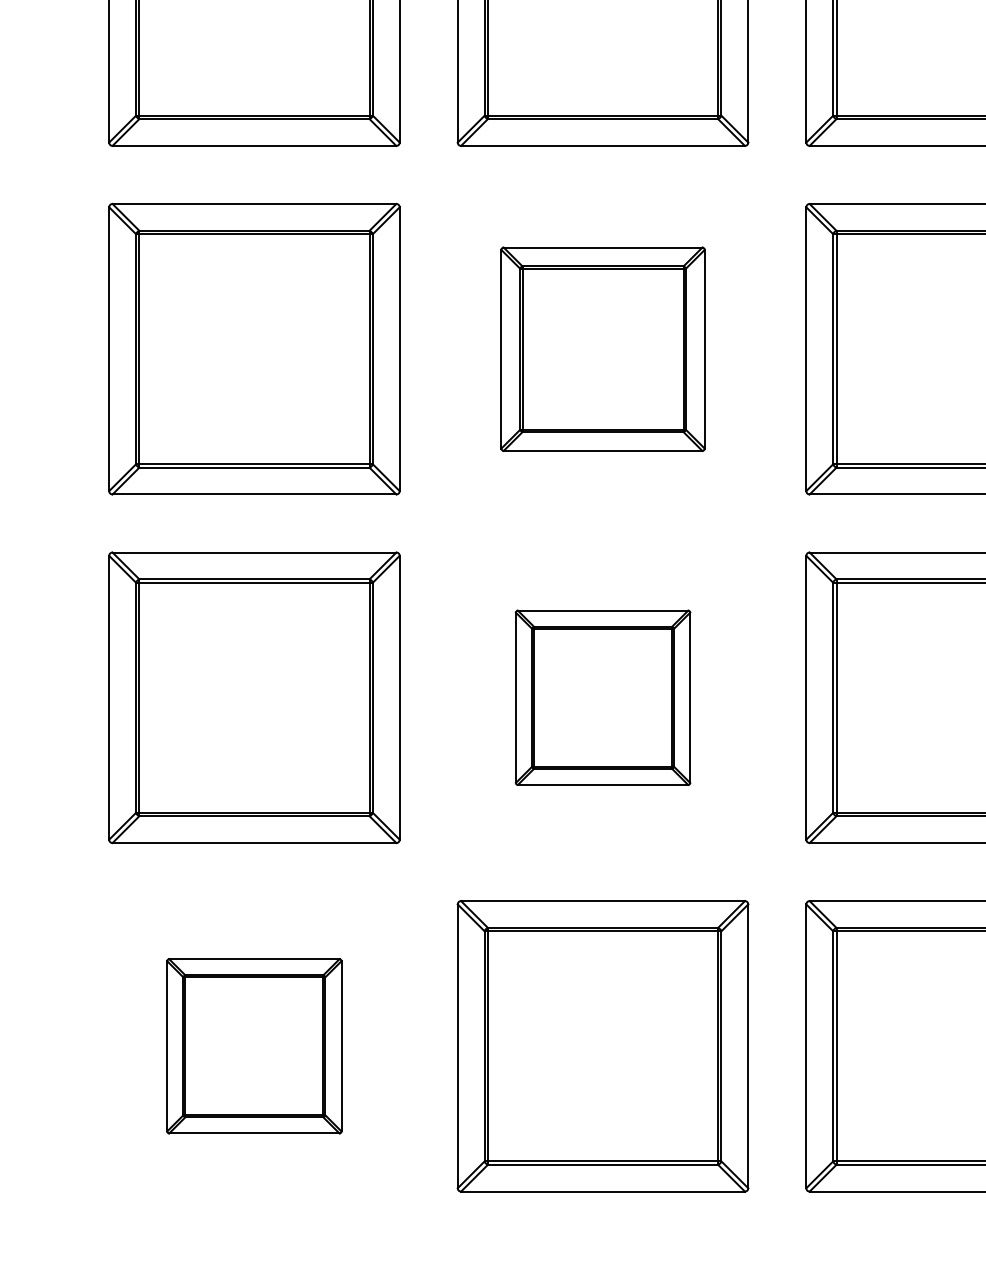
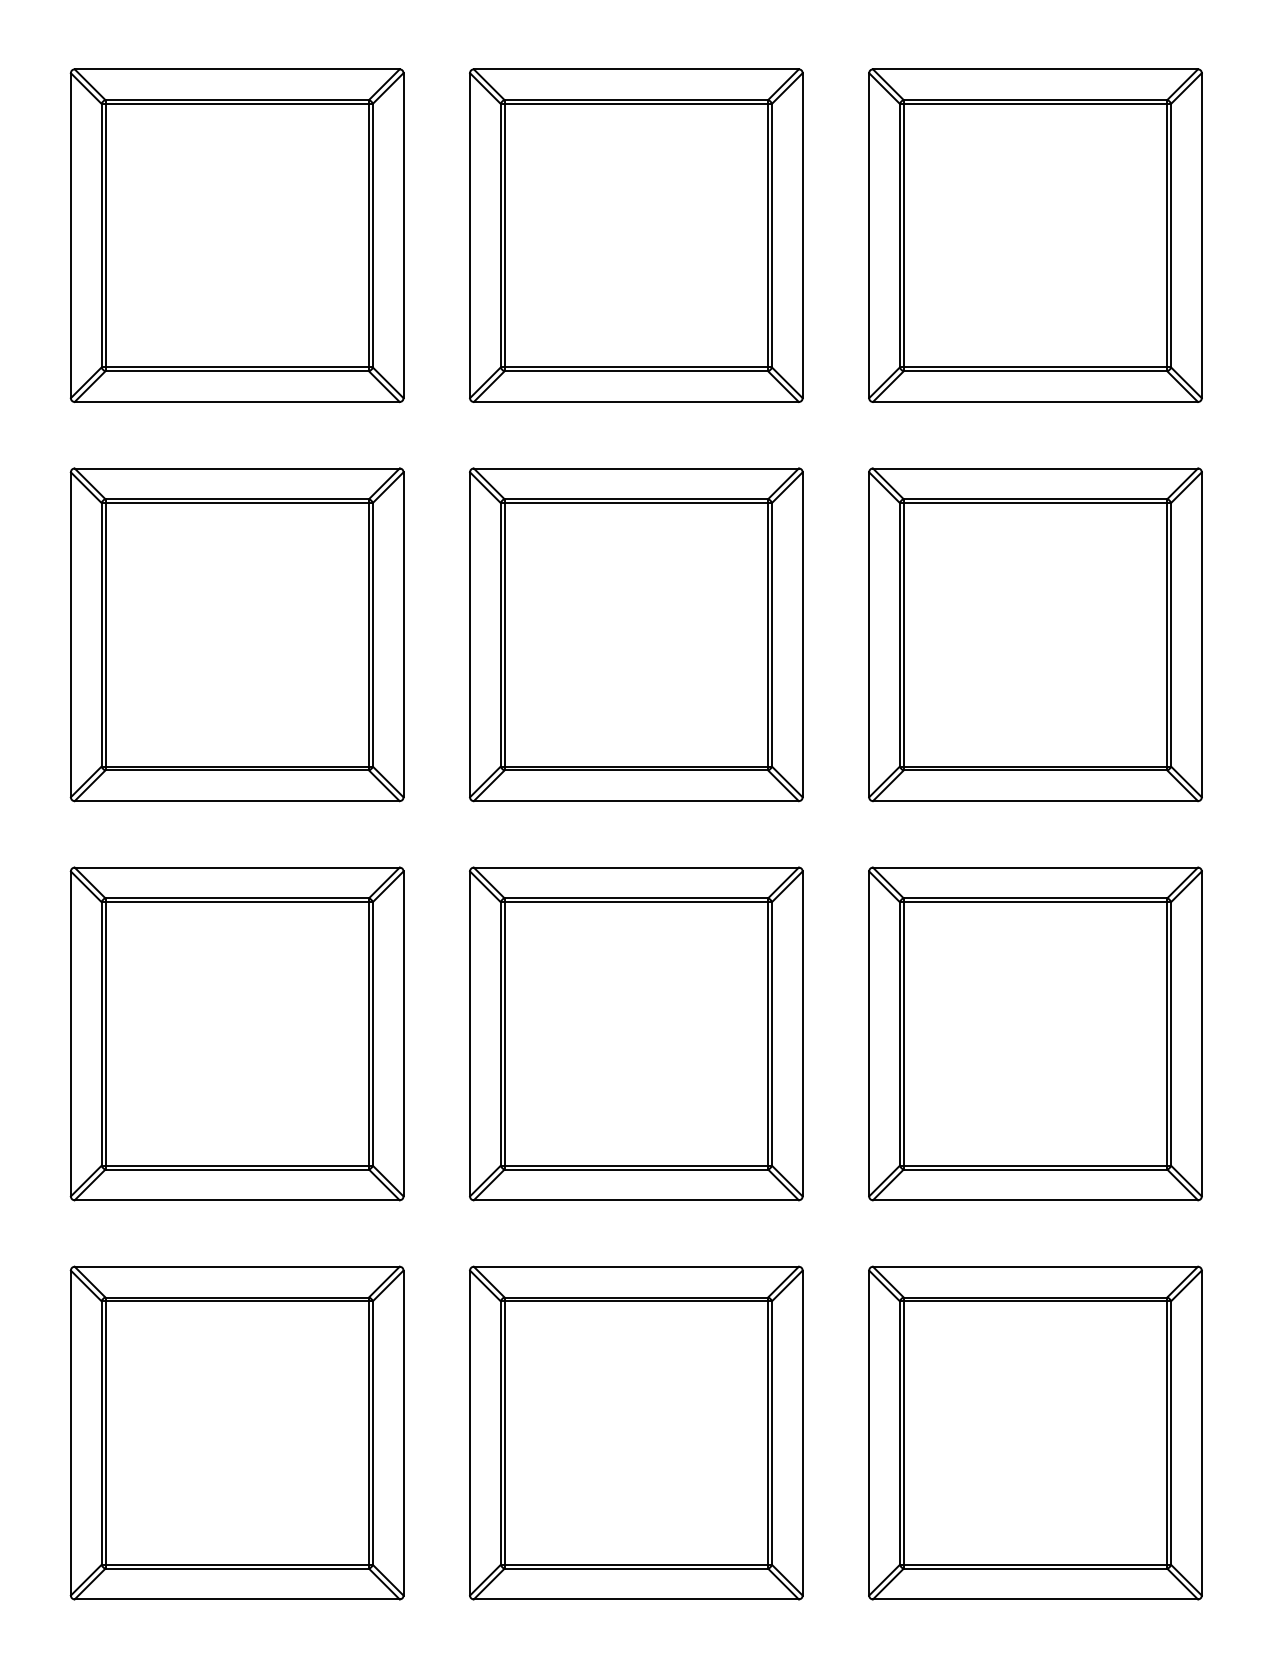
part: (603, 348) -> (636, 634), size x1.43
part: (603, 697) -> (636, 1033), size x1.67
part: (253, 1045) -> (236, 1432), size x1.67

